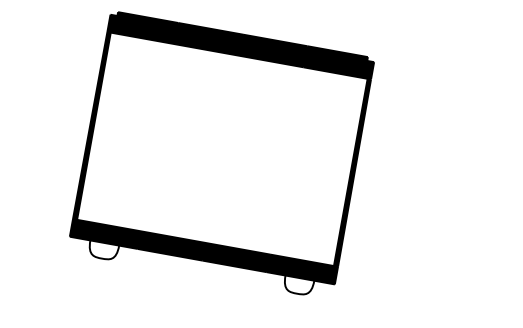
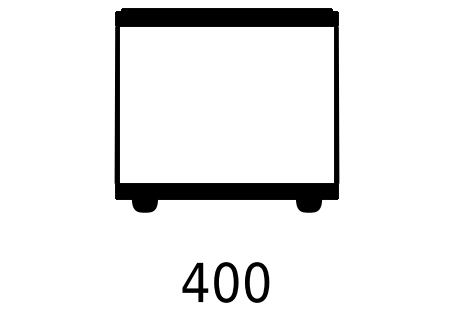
fill: (102, 249) -> (144, 204), added
fill: (298, 284) -> (308, 204), added

